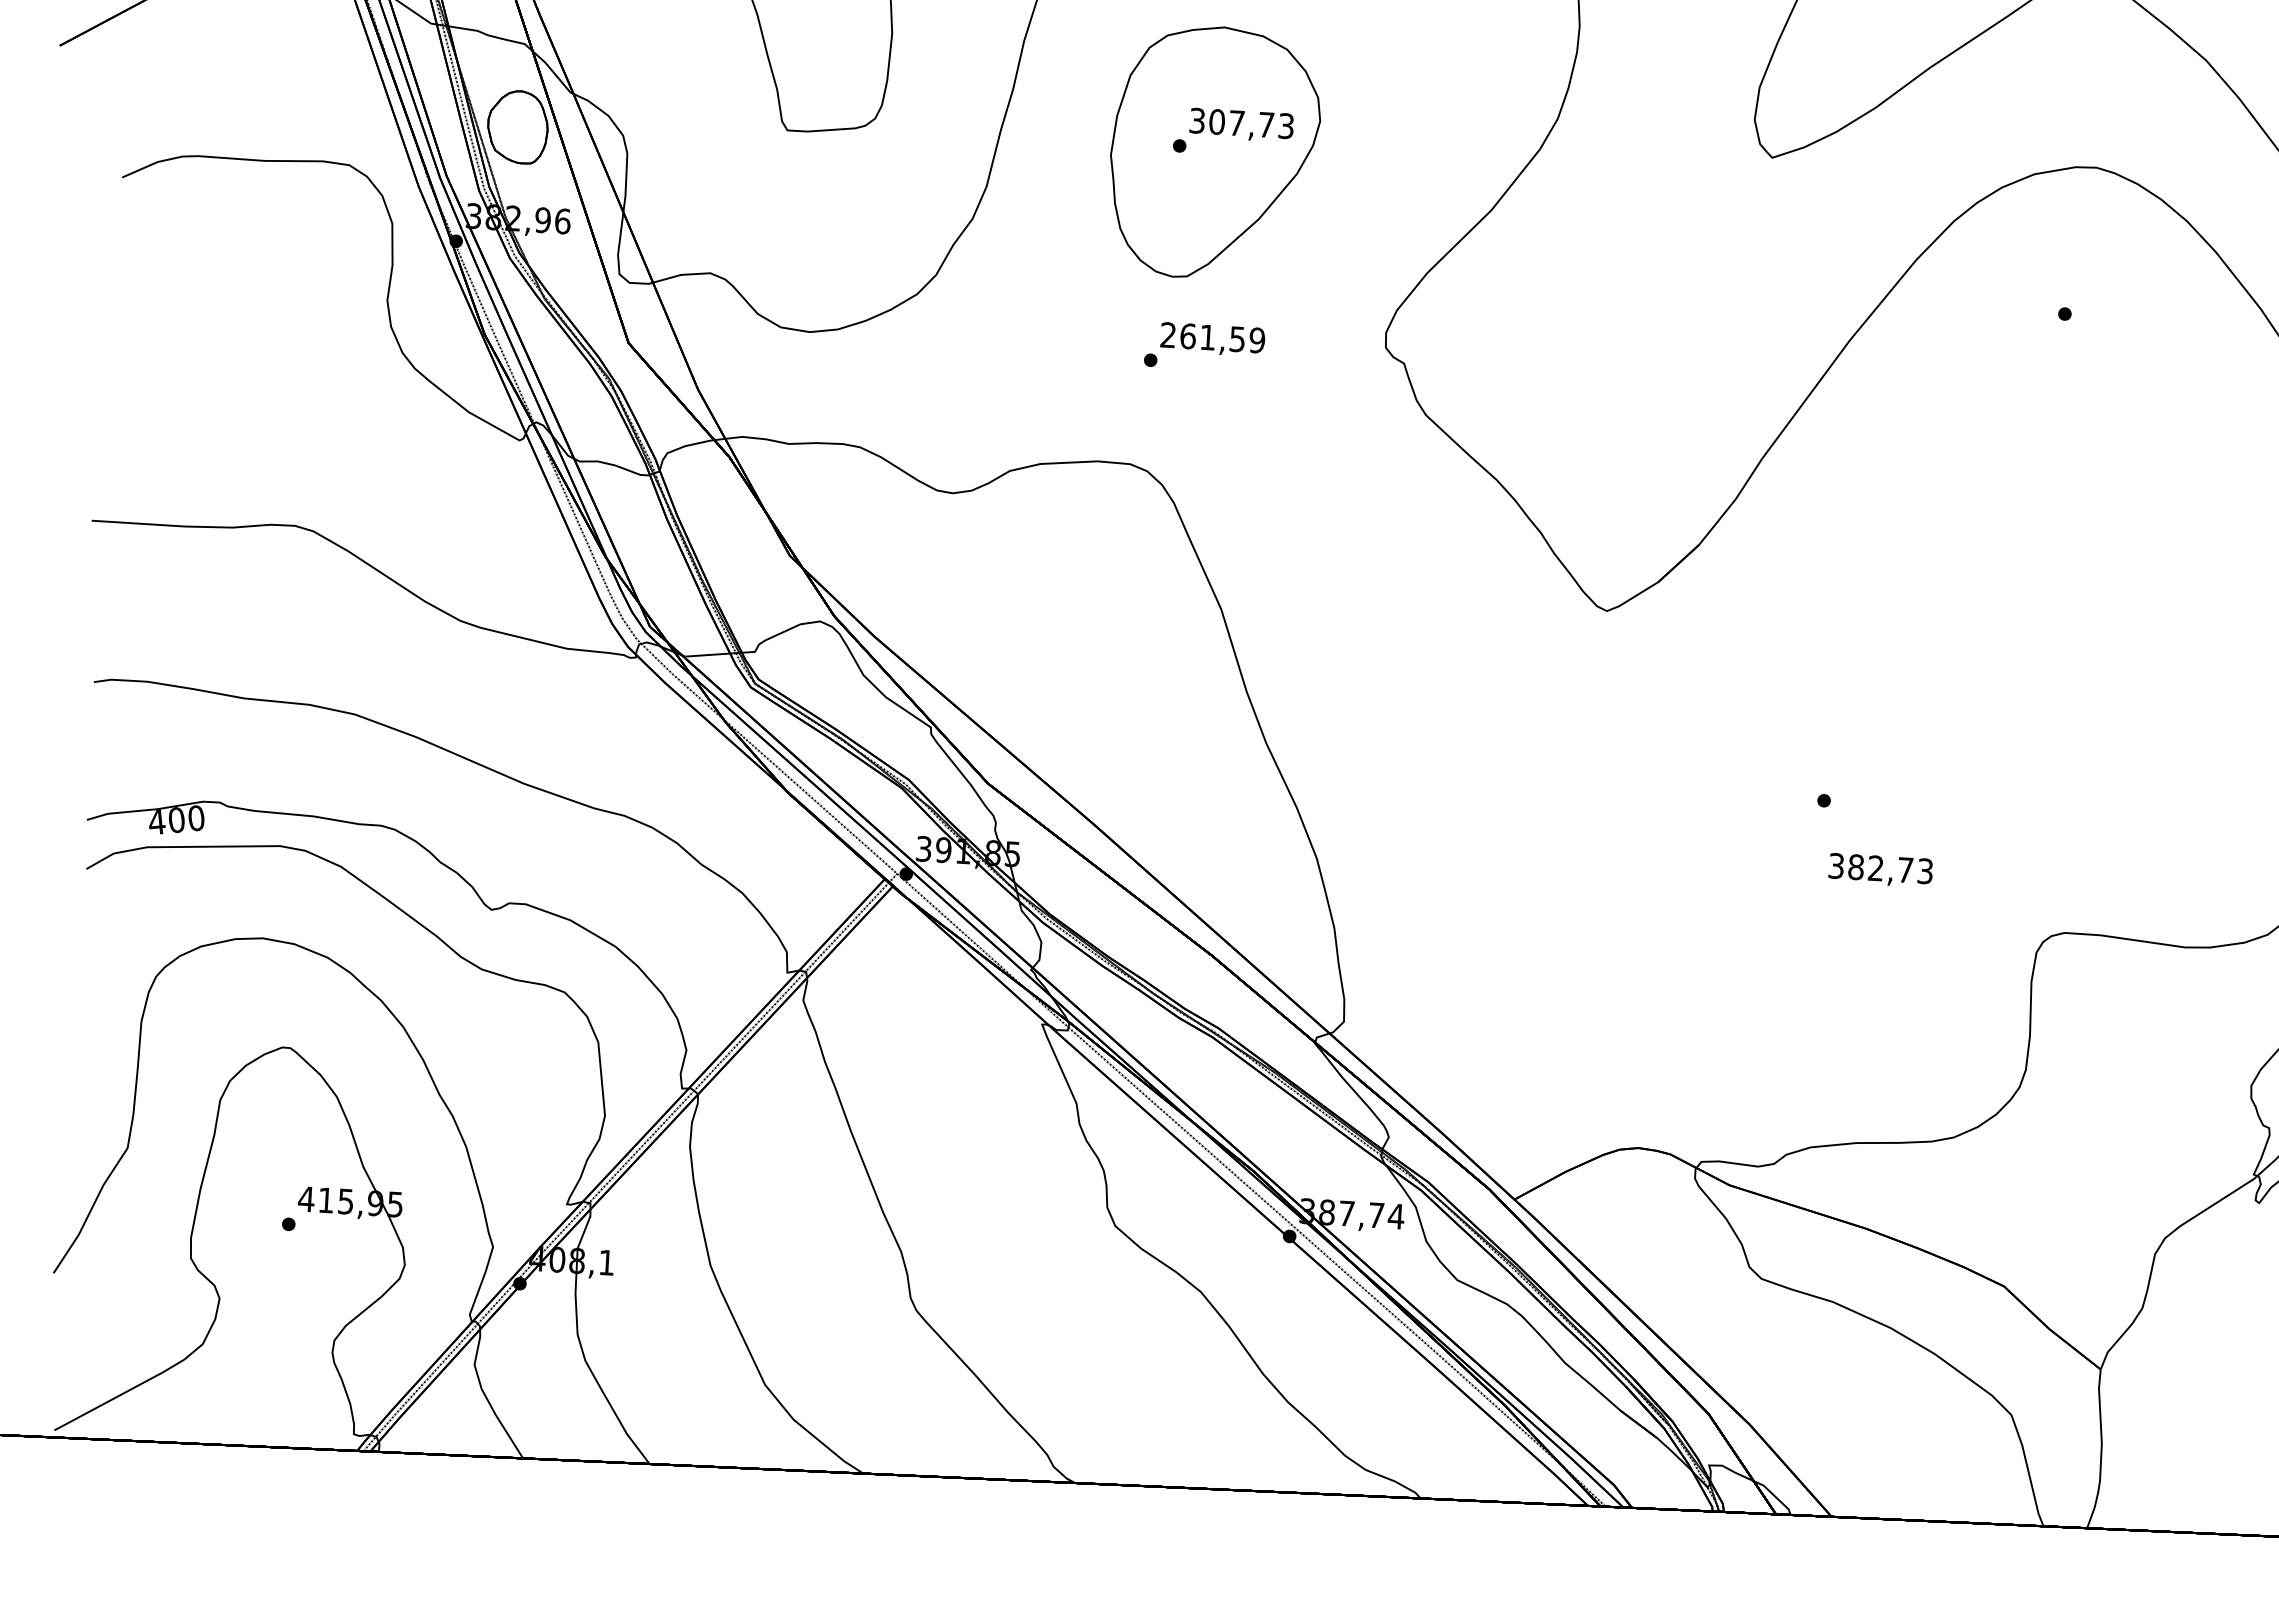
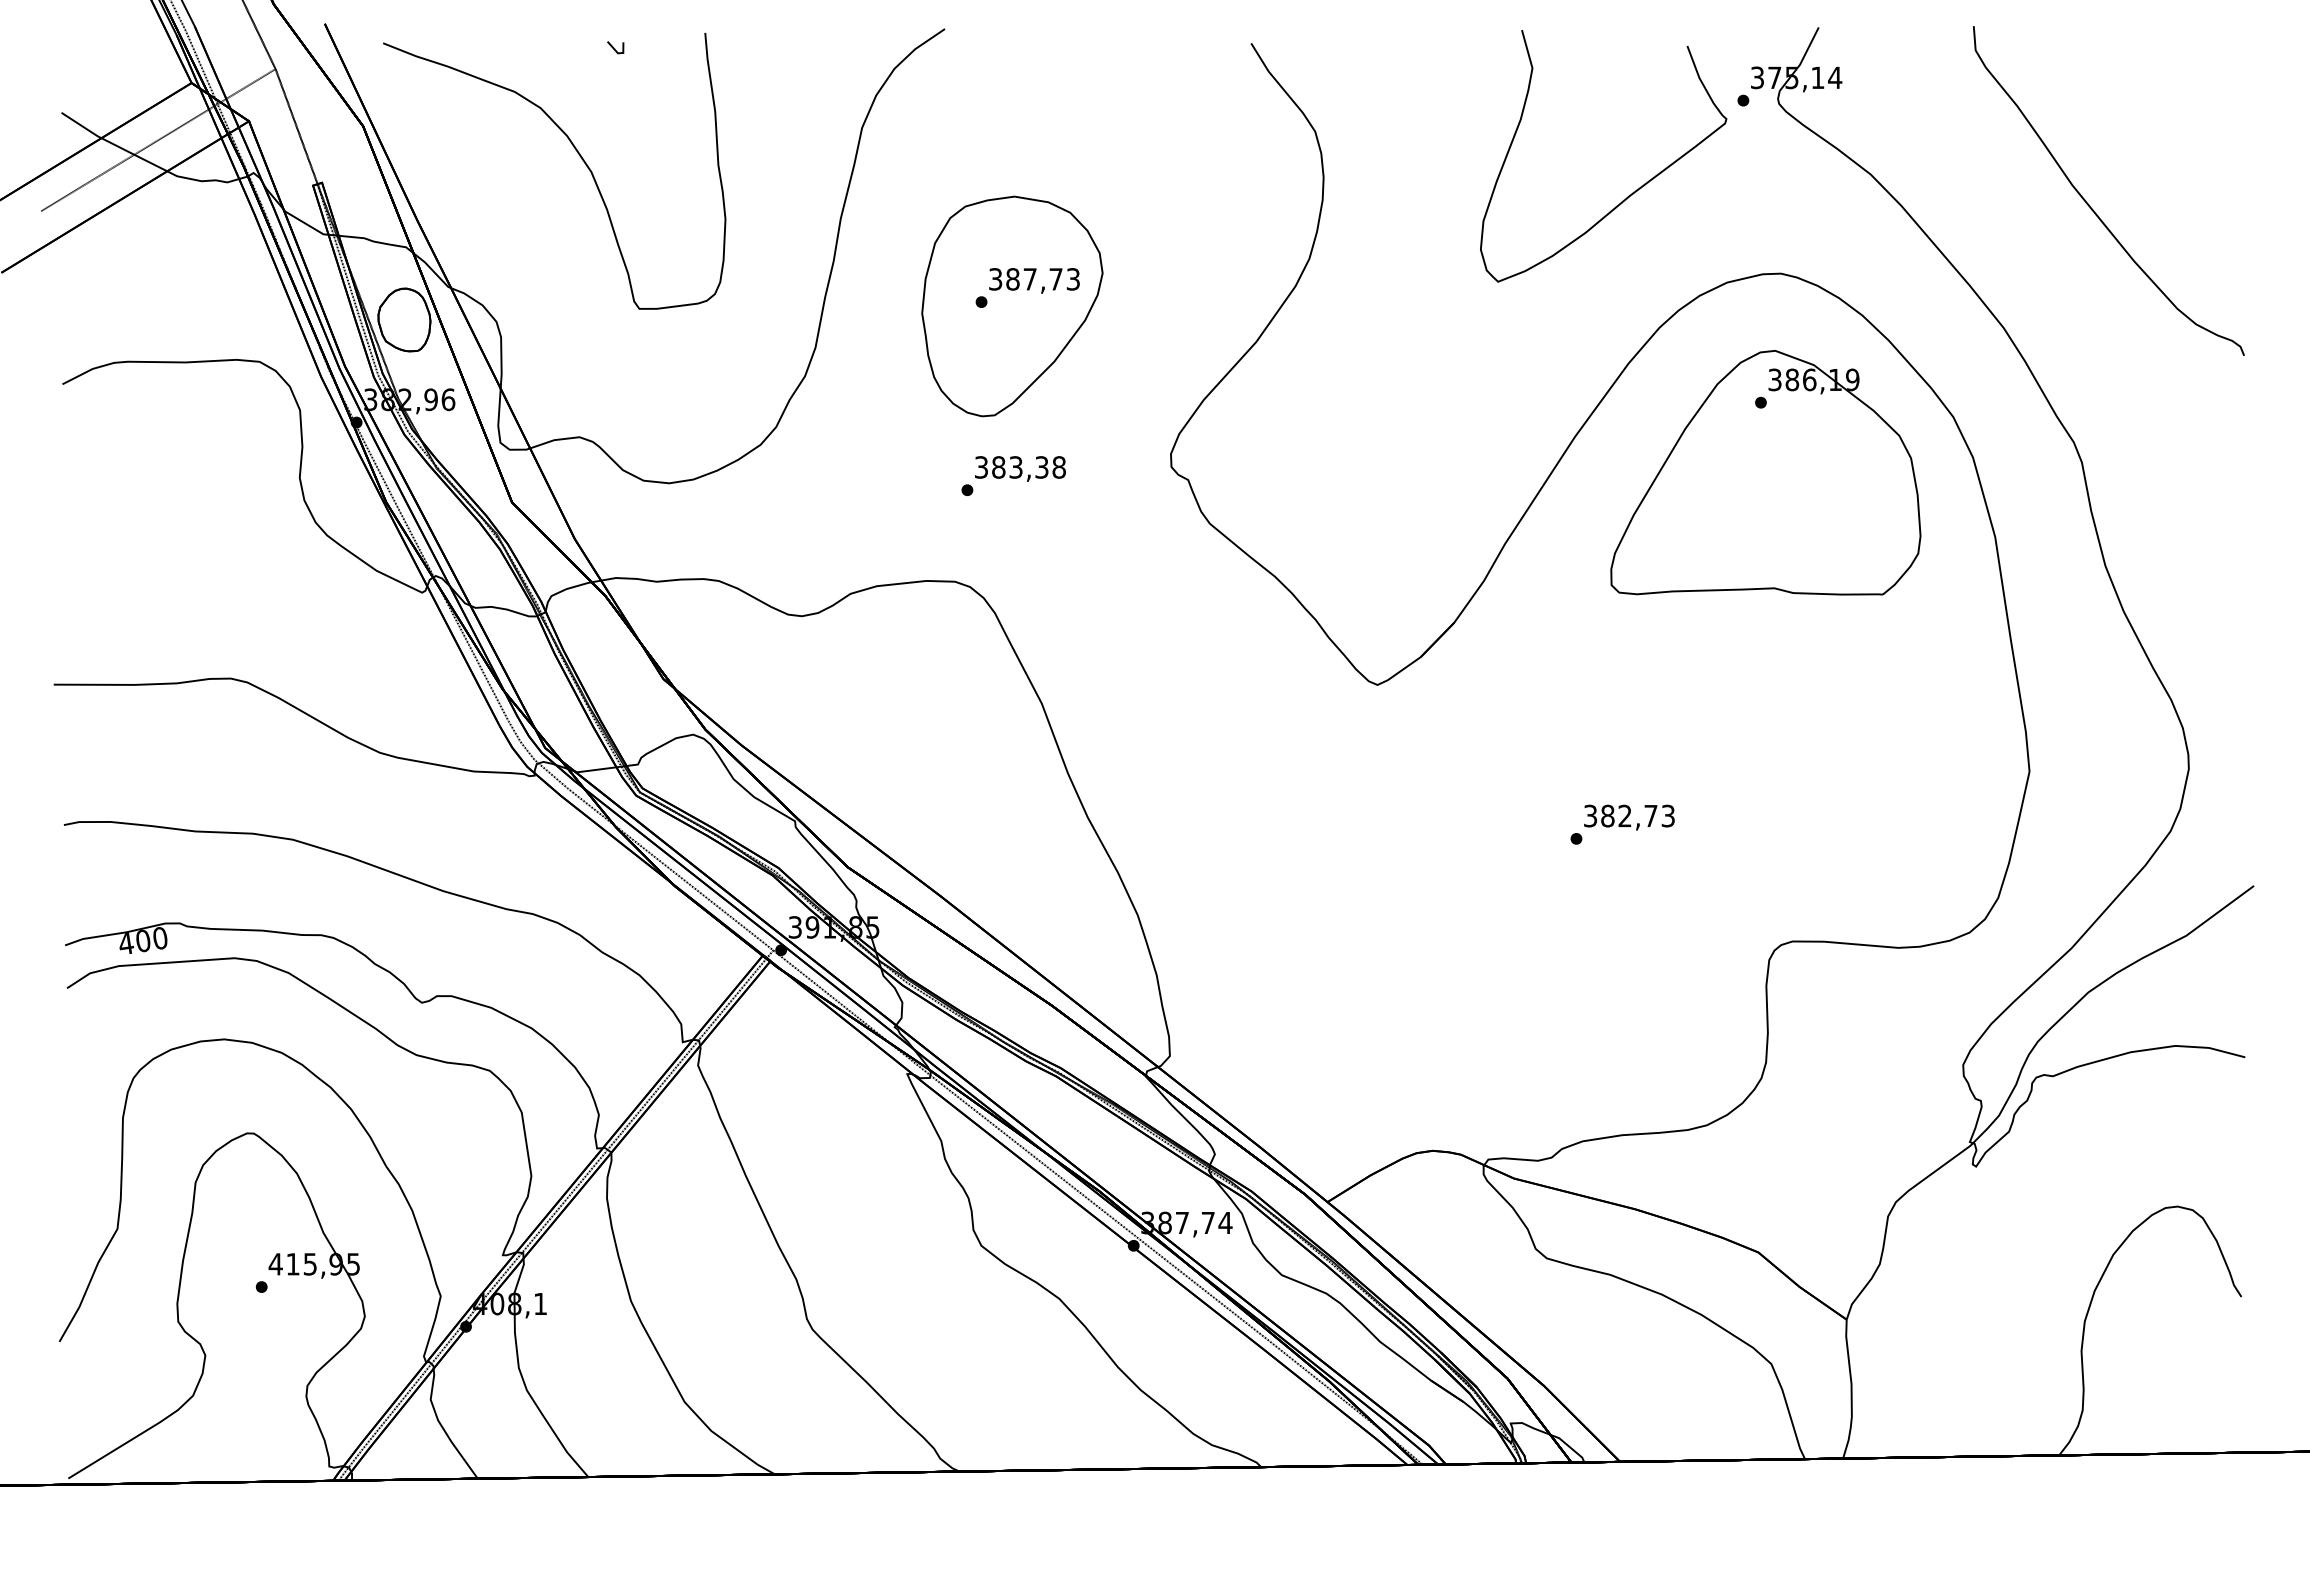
text: (1216, 122) -> (1012, 279), 307,73 -> 387,73
text: (1213, 337) -> (1020, 467), 261,59 -> 383,38
part: (2065, 394) -> (1765, 472), added
text: (1880, 870) -> (1629, 817), moved

